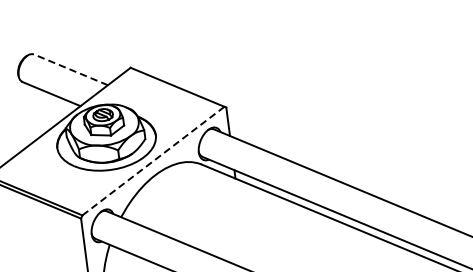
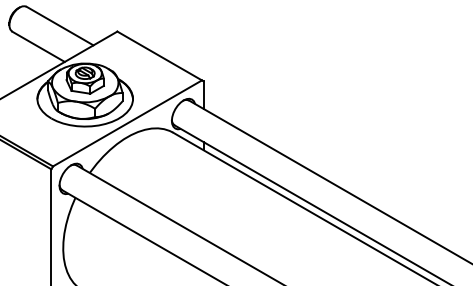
line: (71, 70) -> (60, 26), dashed -> solid
line: (153, 161) -> (127, 123), dashed -> solid

